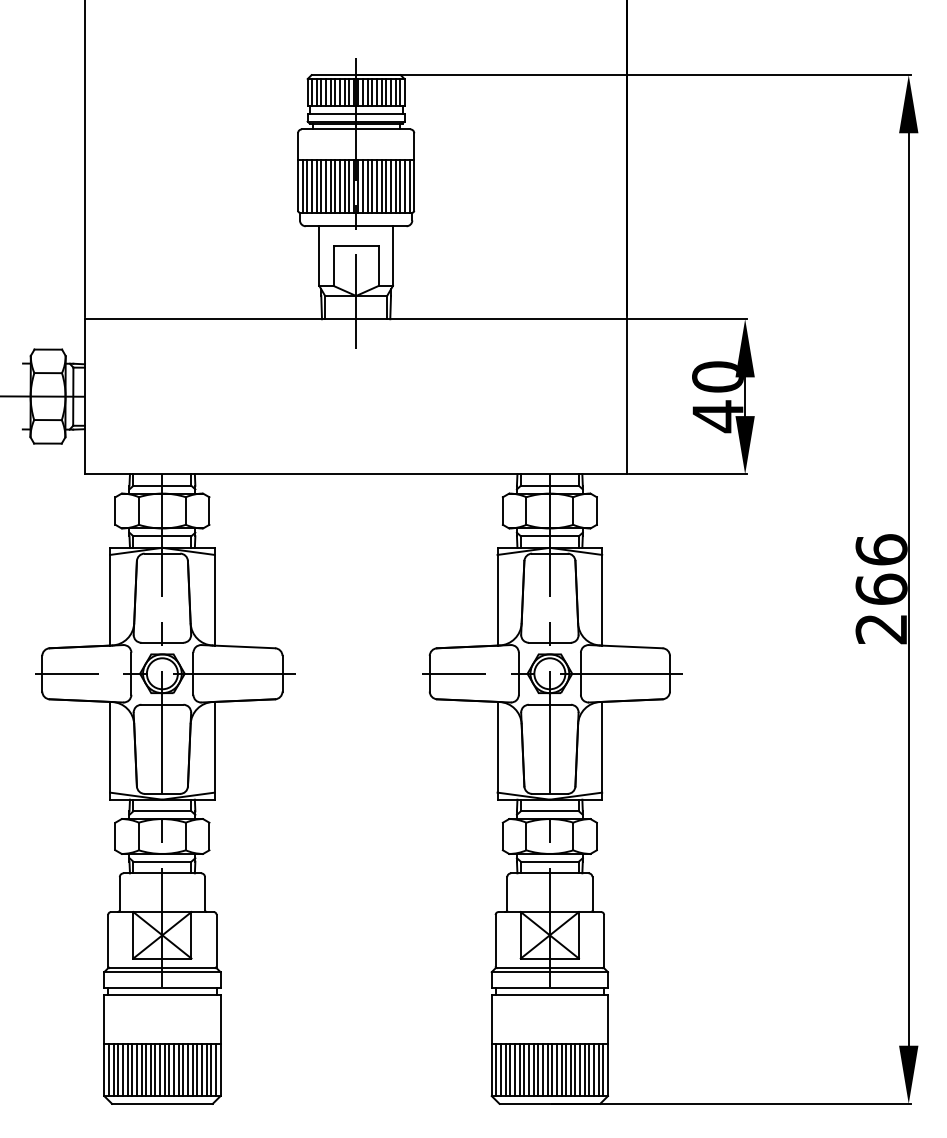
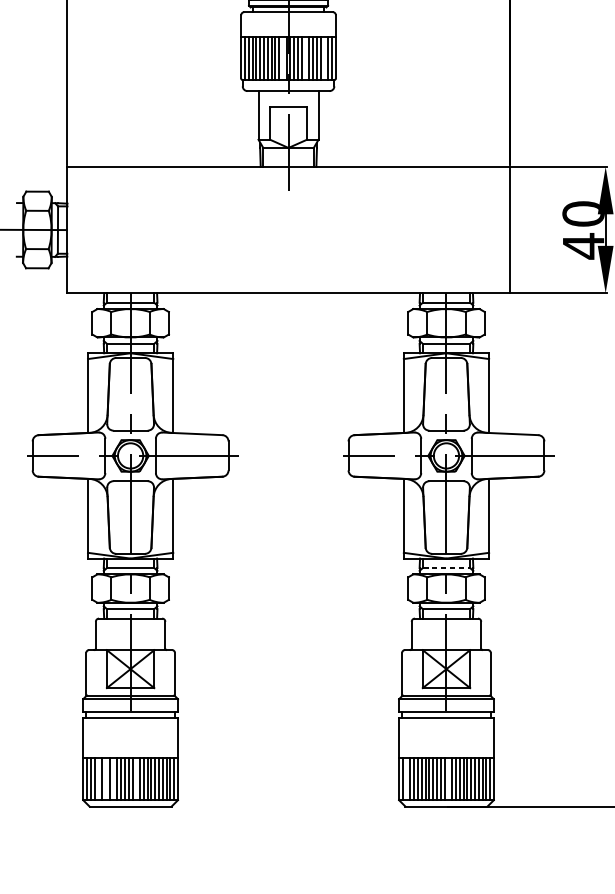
line: (349, 186) -> (283, 58), removed
line: (377, 186) -> (305, 58), removed
line: (400, 186) -> (324, 58), removed
line: (550, 811) -> (446, 568), solid -> dashed
line: (122, 1069) -> (98, 778), removed
line: (132, 1069) -> (106, 778), removed
line: (141, 1069) -> (113, 778), removed
line: (169, 1069) -> (136, 778), removed
line: (501, 1069) -> (407, 778), removed
line: (552, 1069) -> (448, 778), removed

